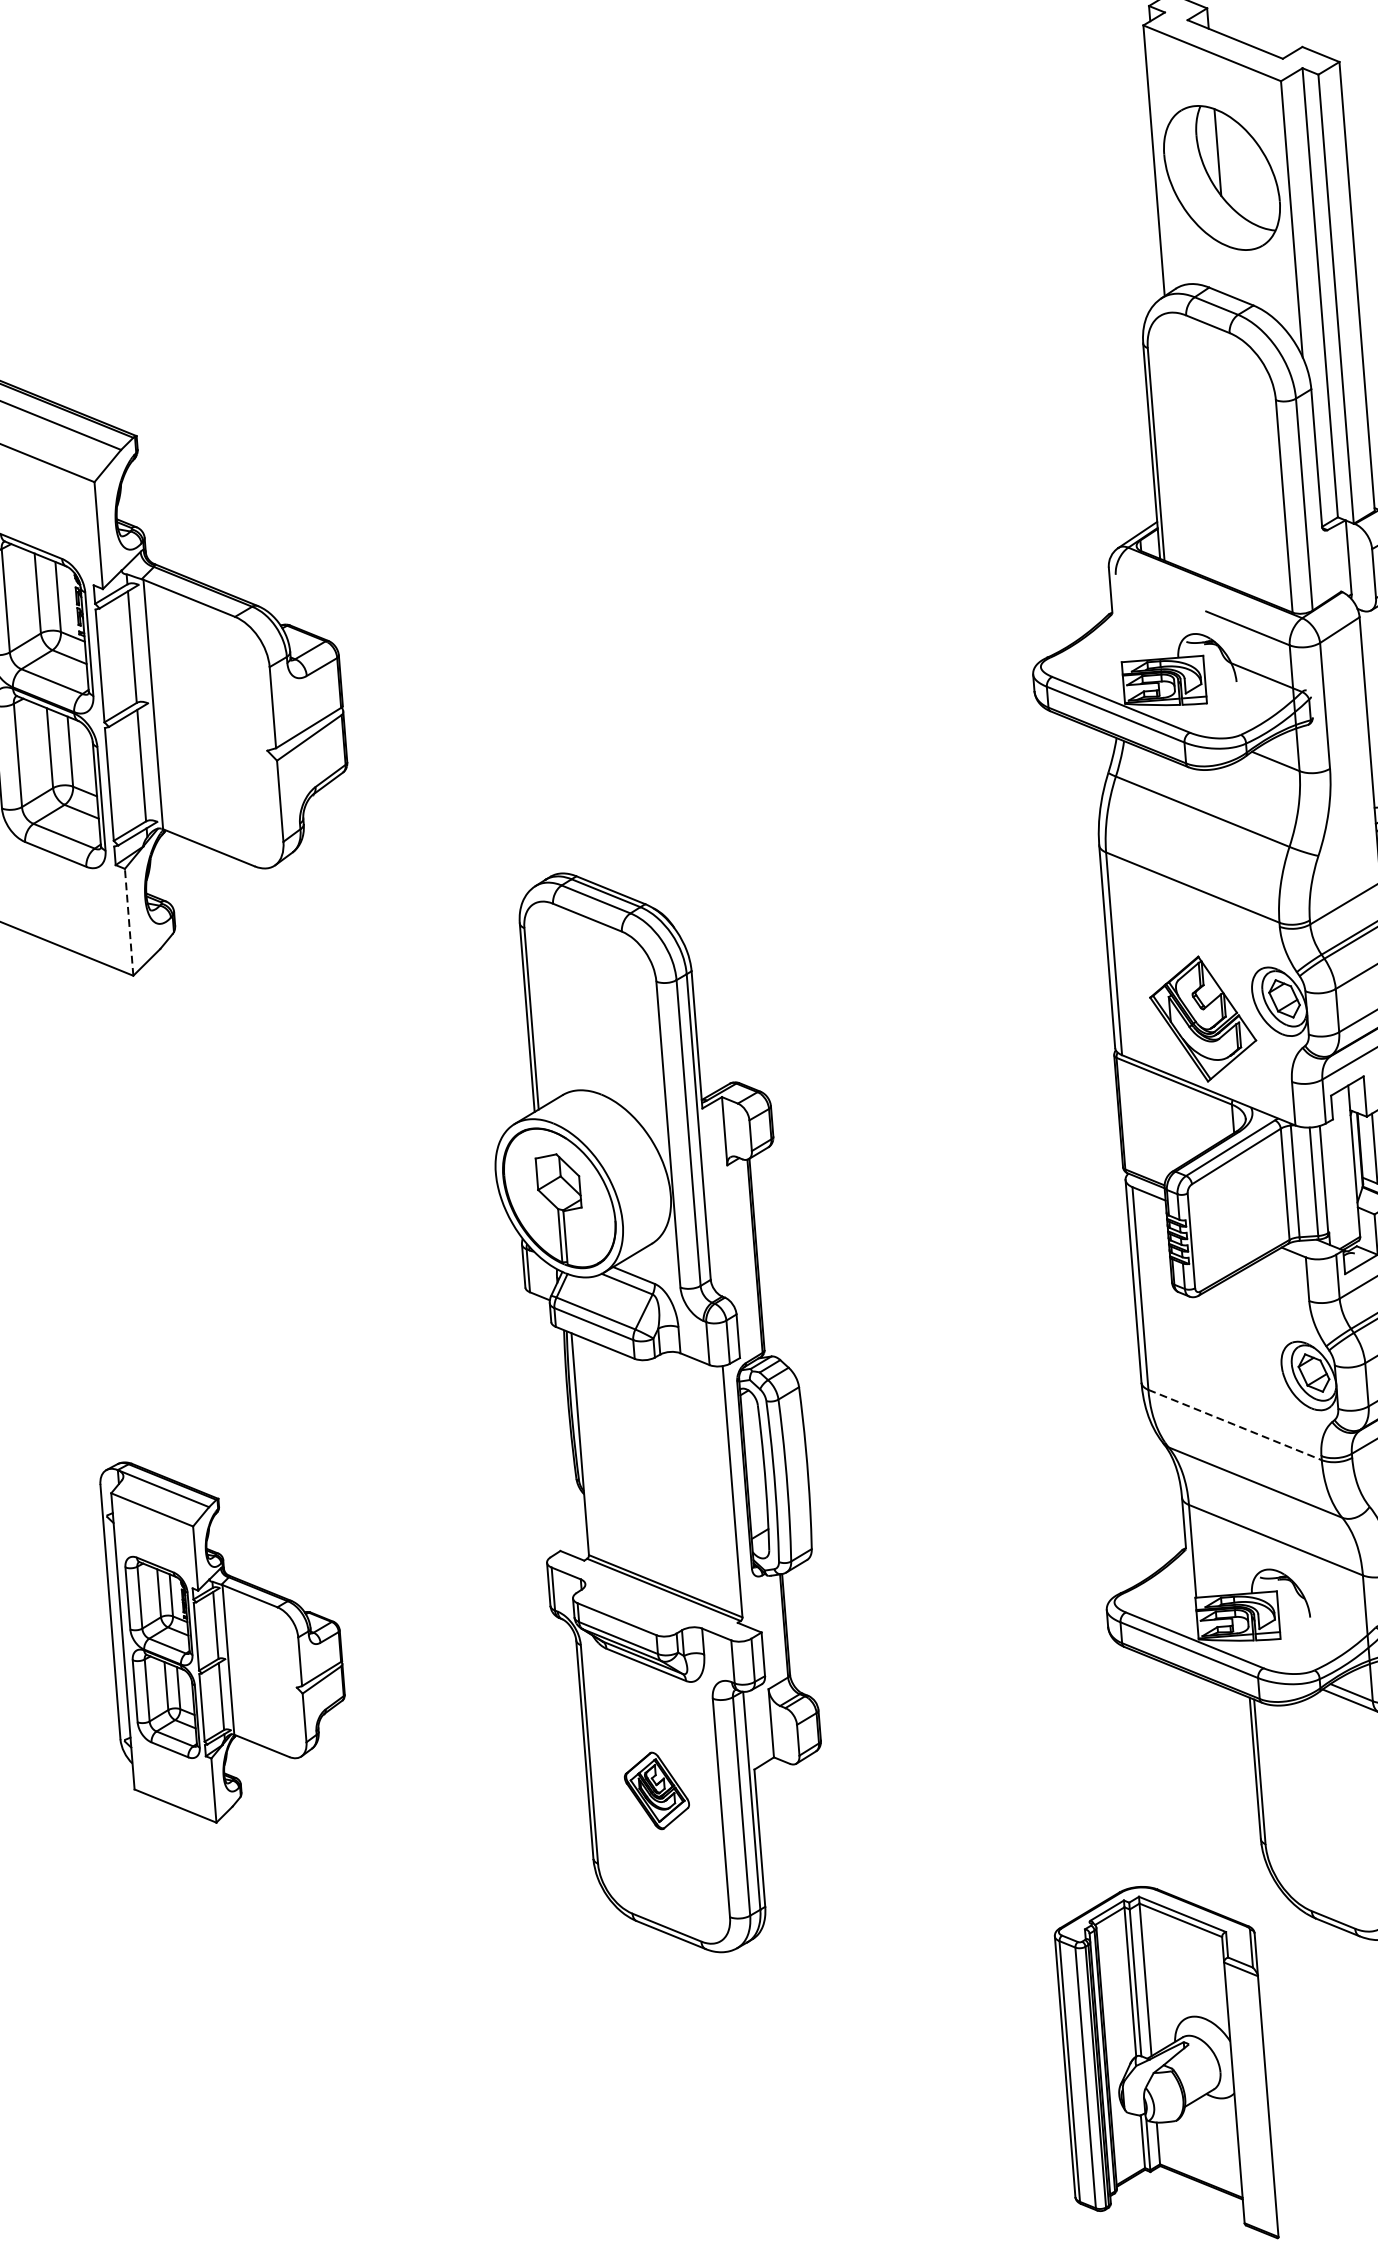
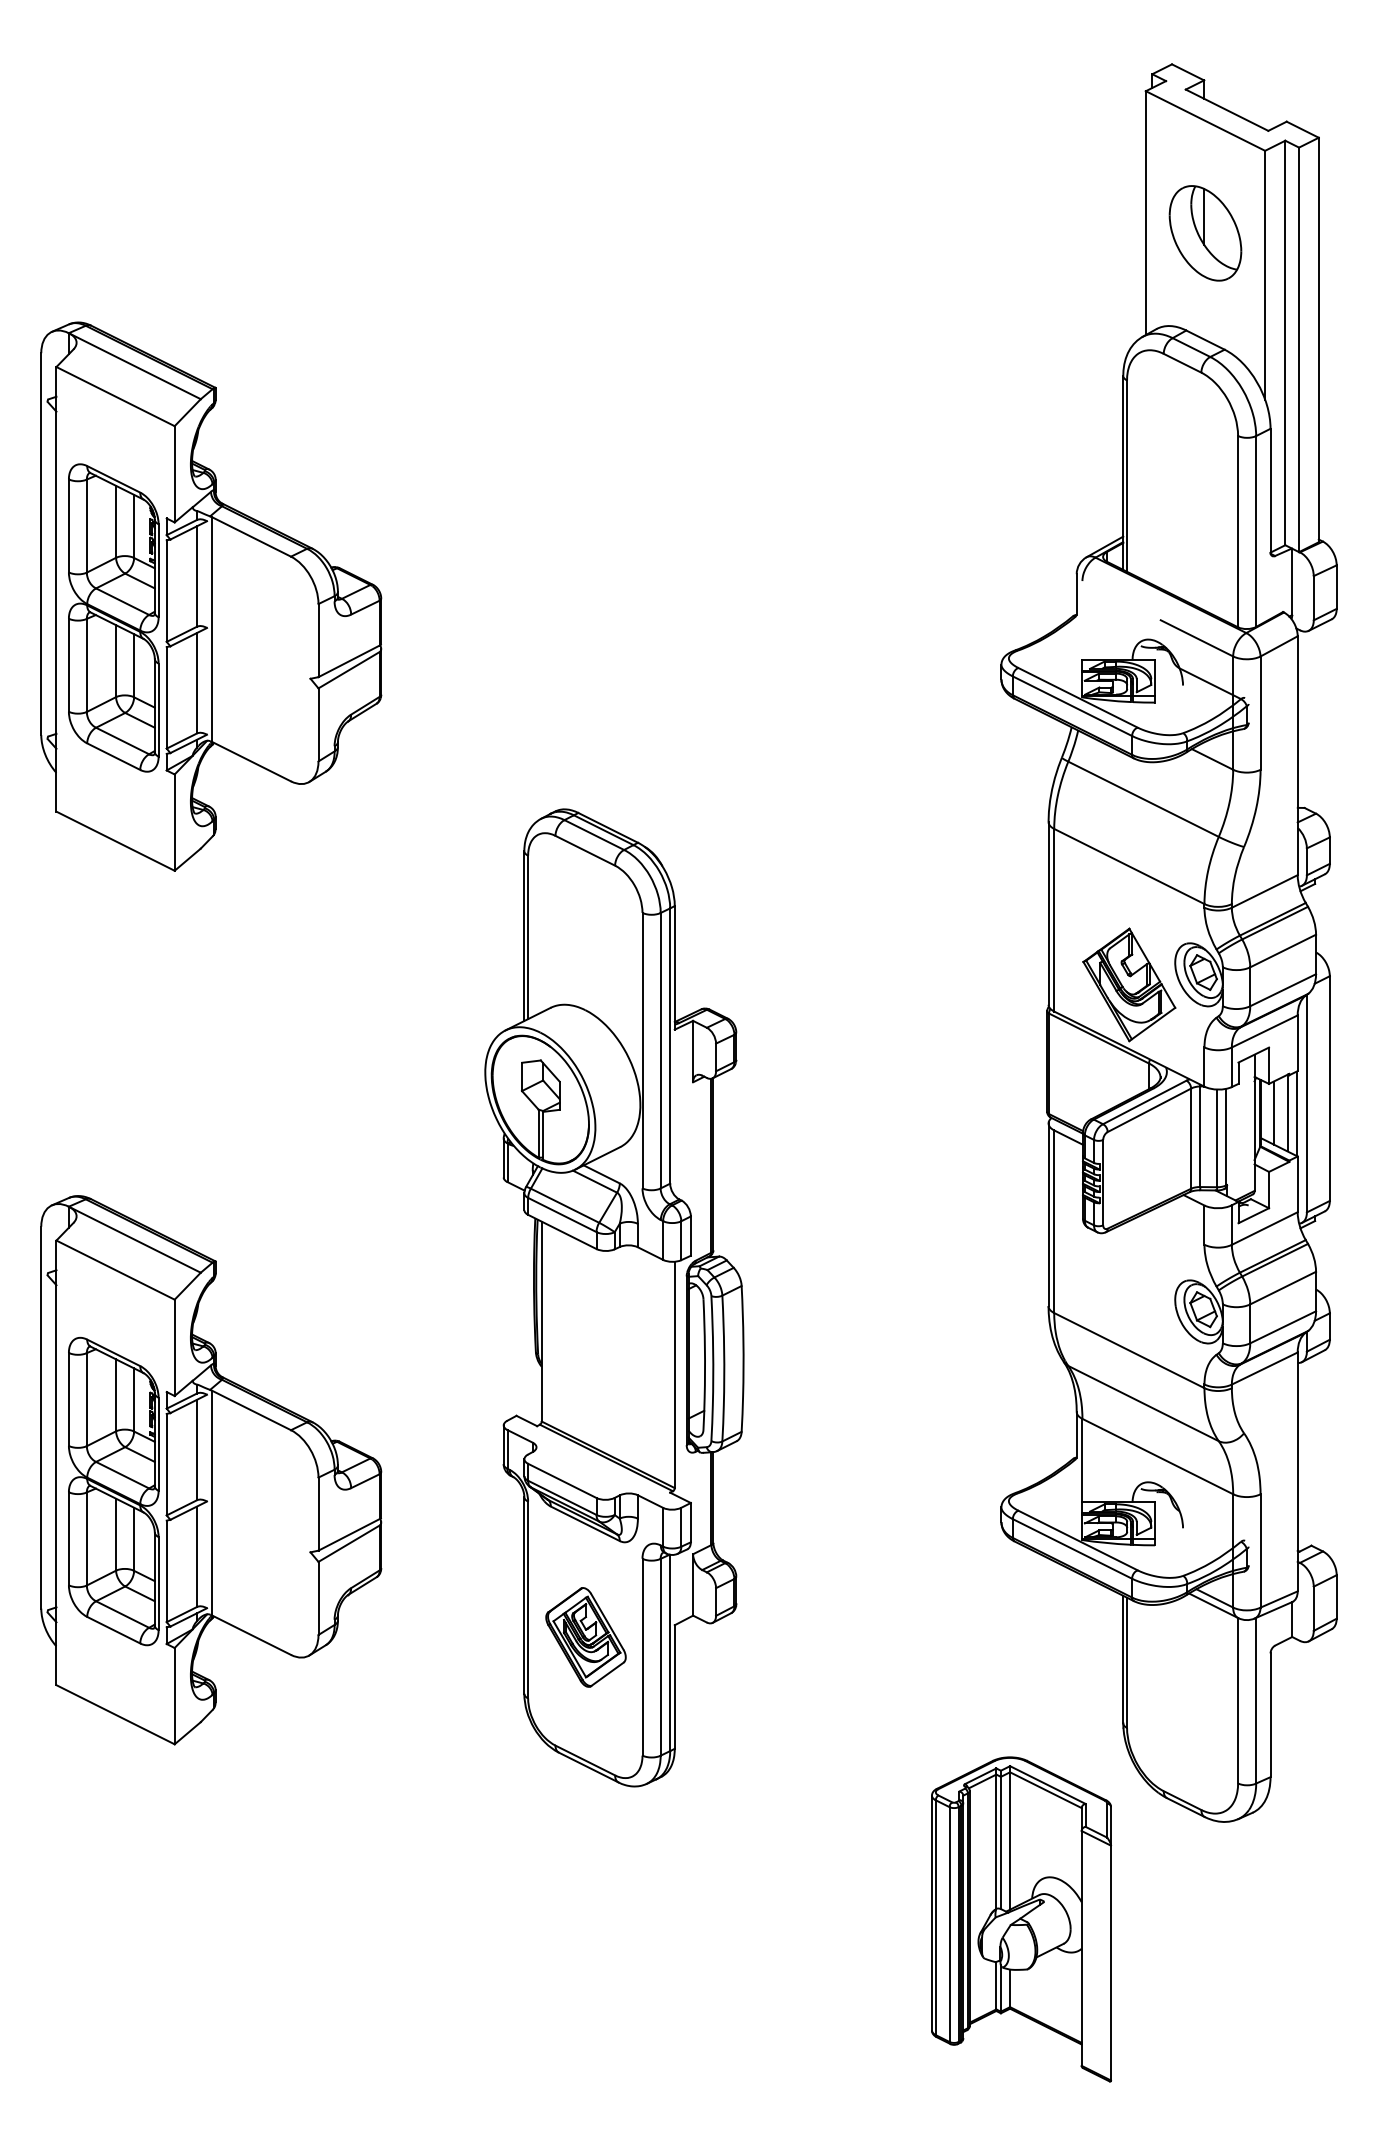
part: (1222, 178) -> (1205, 233), size x0.71
line: (128, 922) -> (174, 822), dashed -> solid
line: (1235, 1424) -> (1129, 1350), dashed -> solid
part: (226, 1638) -> (211, 1470), size x1.67
part: (656, 1791) -> (585, 1637), size x1.43

